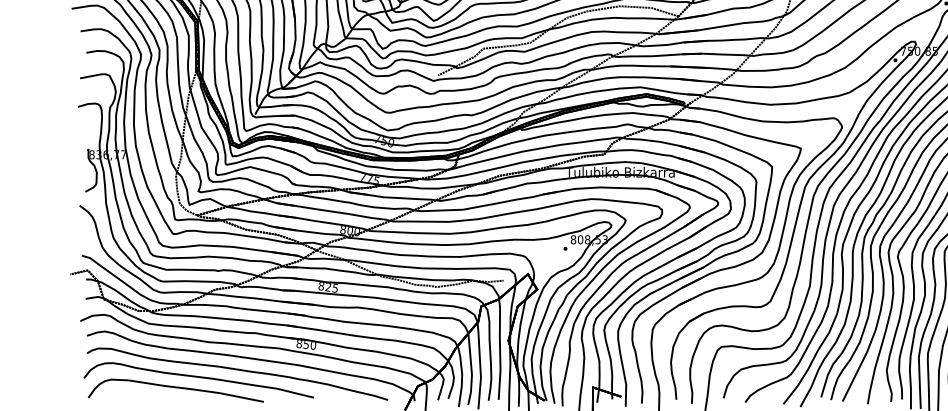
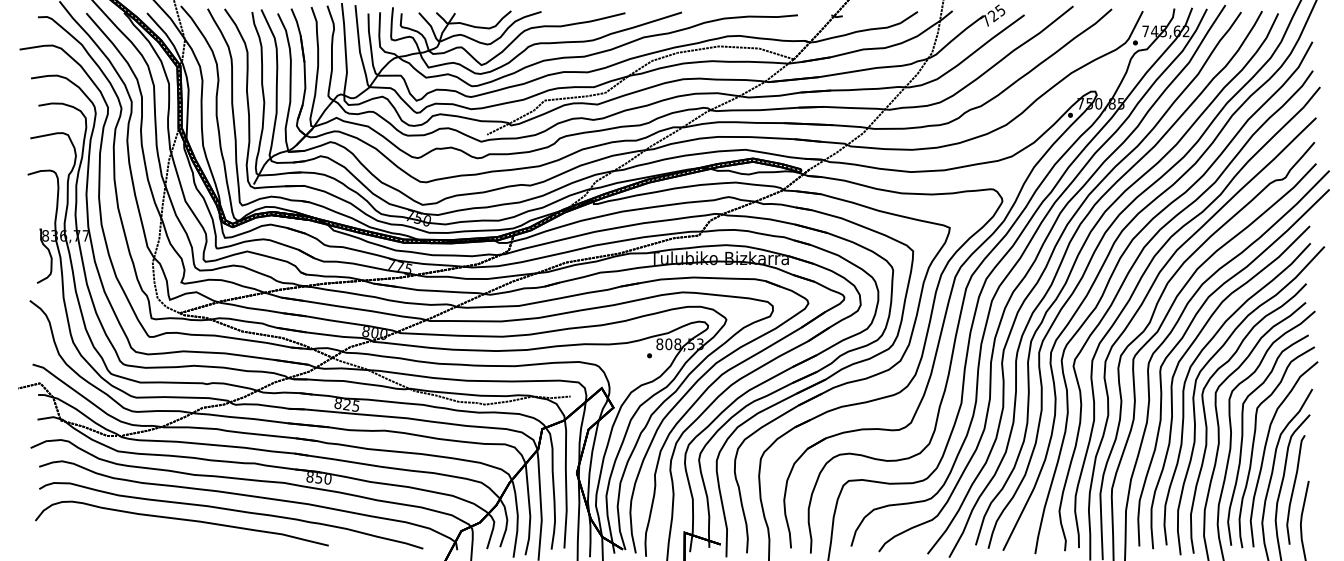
curve: (175, 388) -> (152, 533), removed

